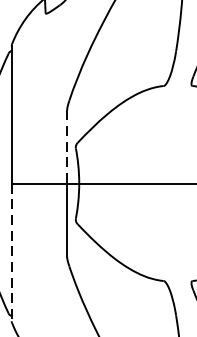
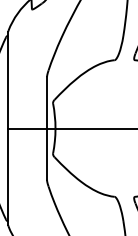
line: (67, 146) -> (47, 102), dashed -> solid
line: (12, 253) -> (8, 177), dashed -> solid

